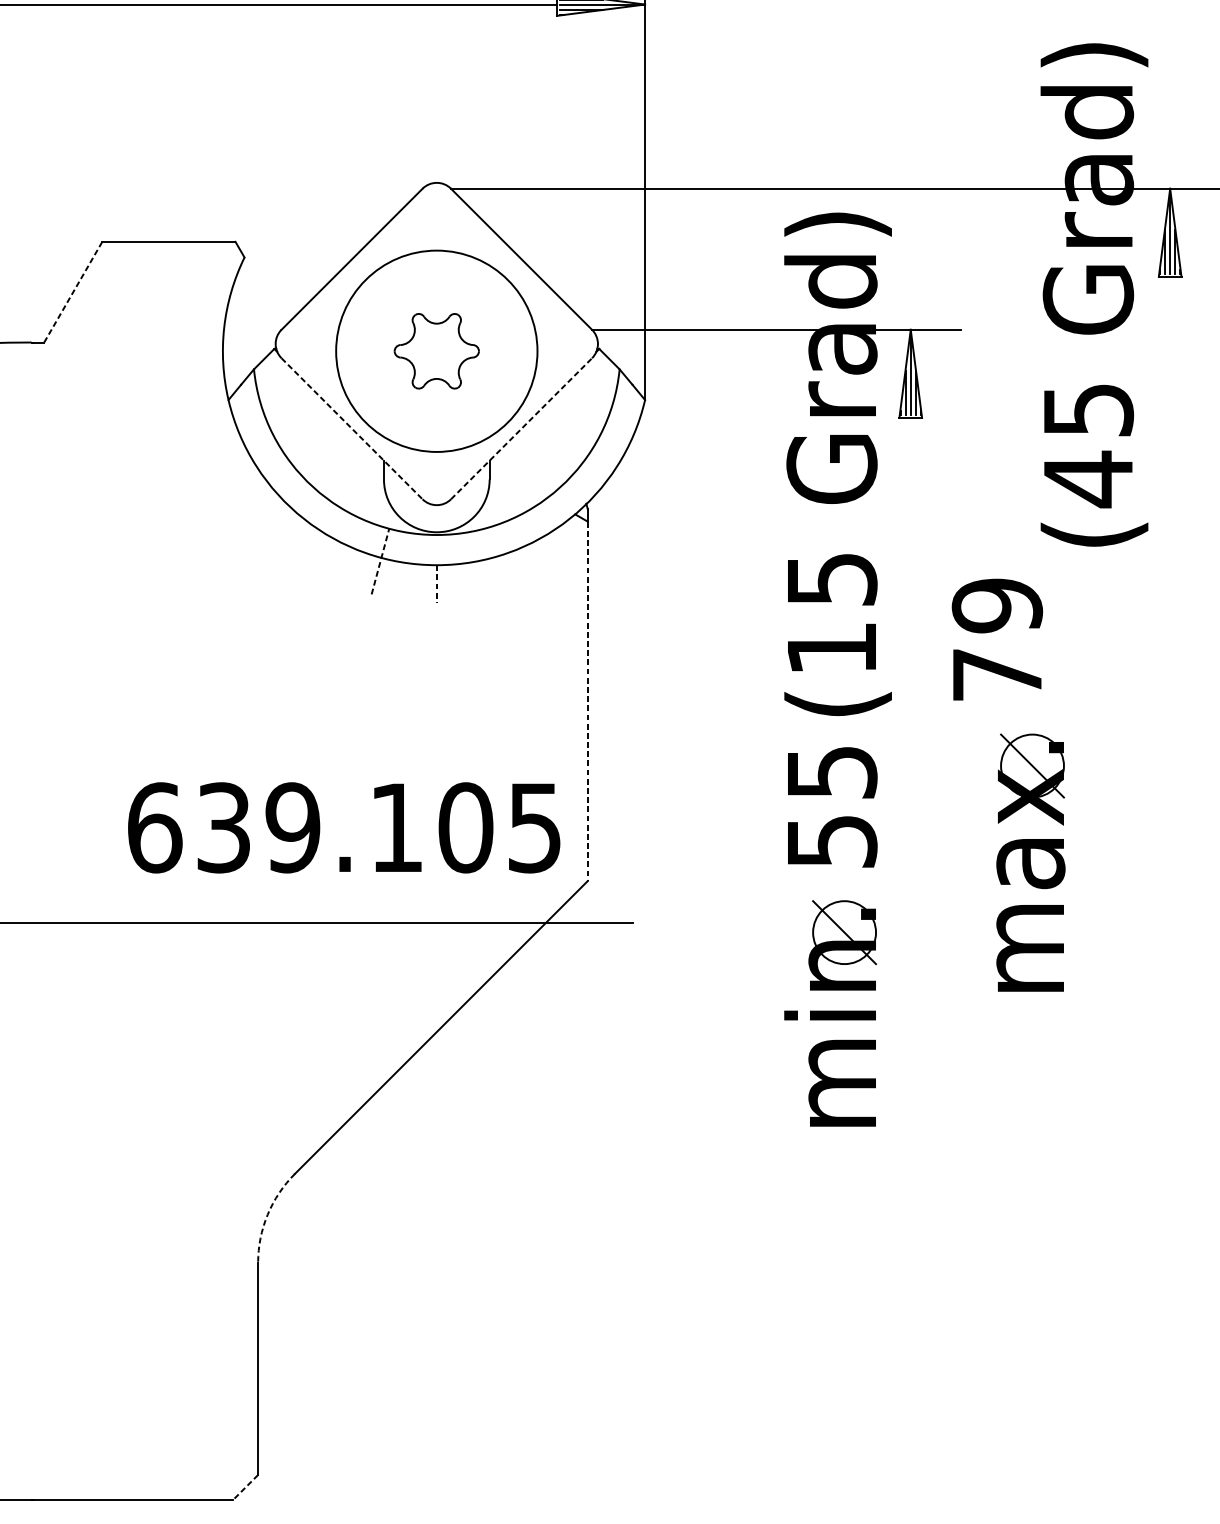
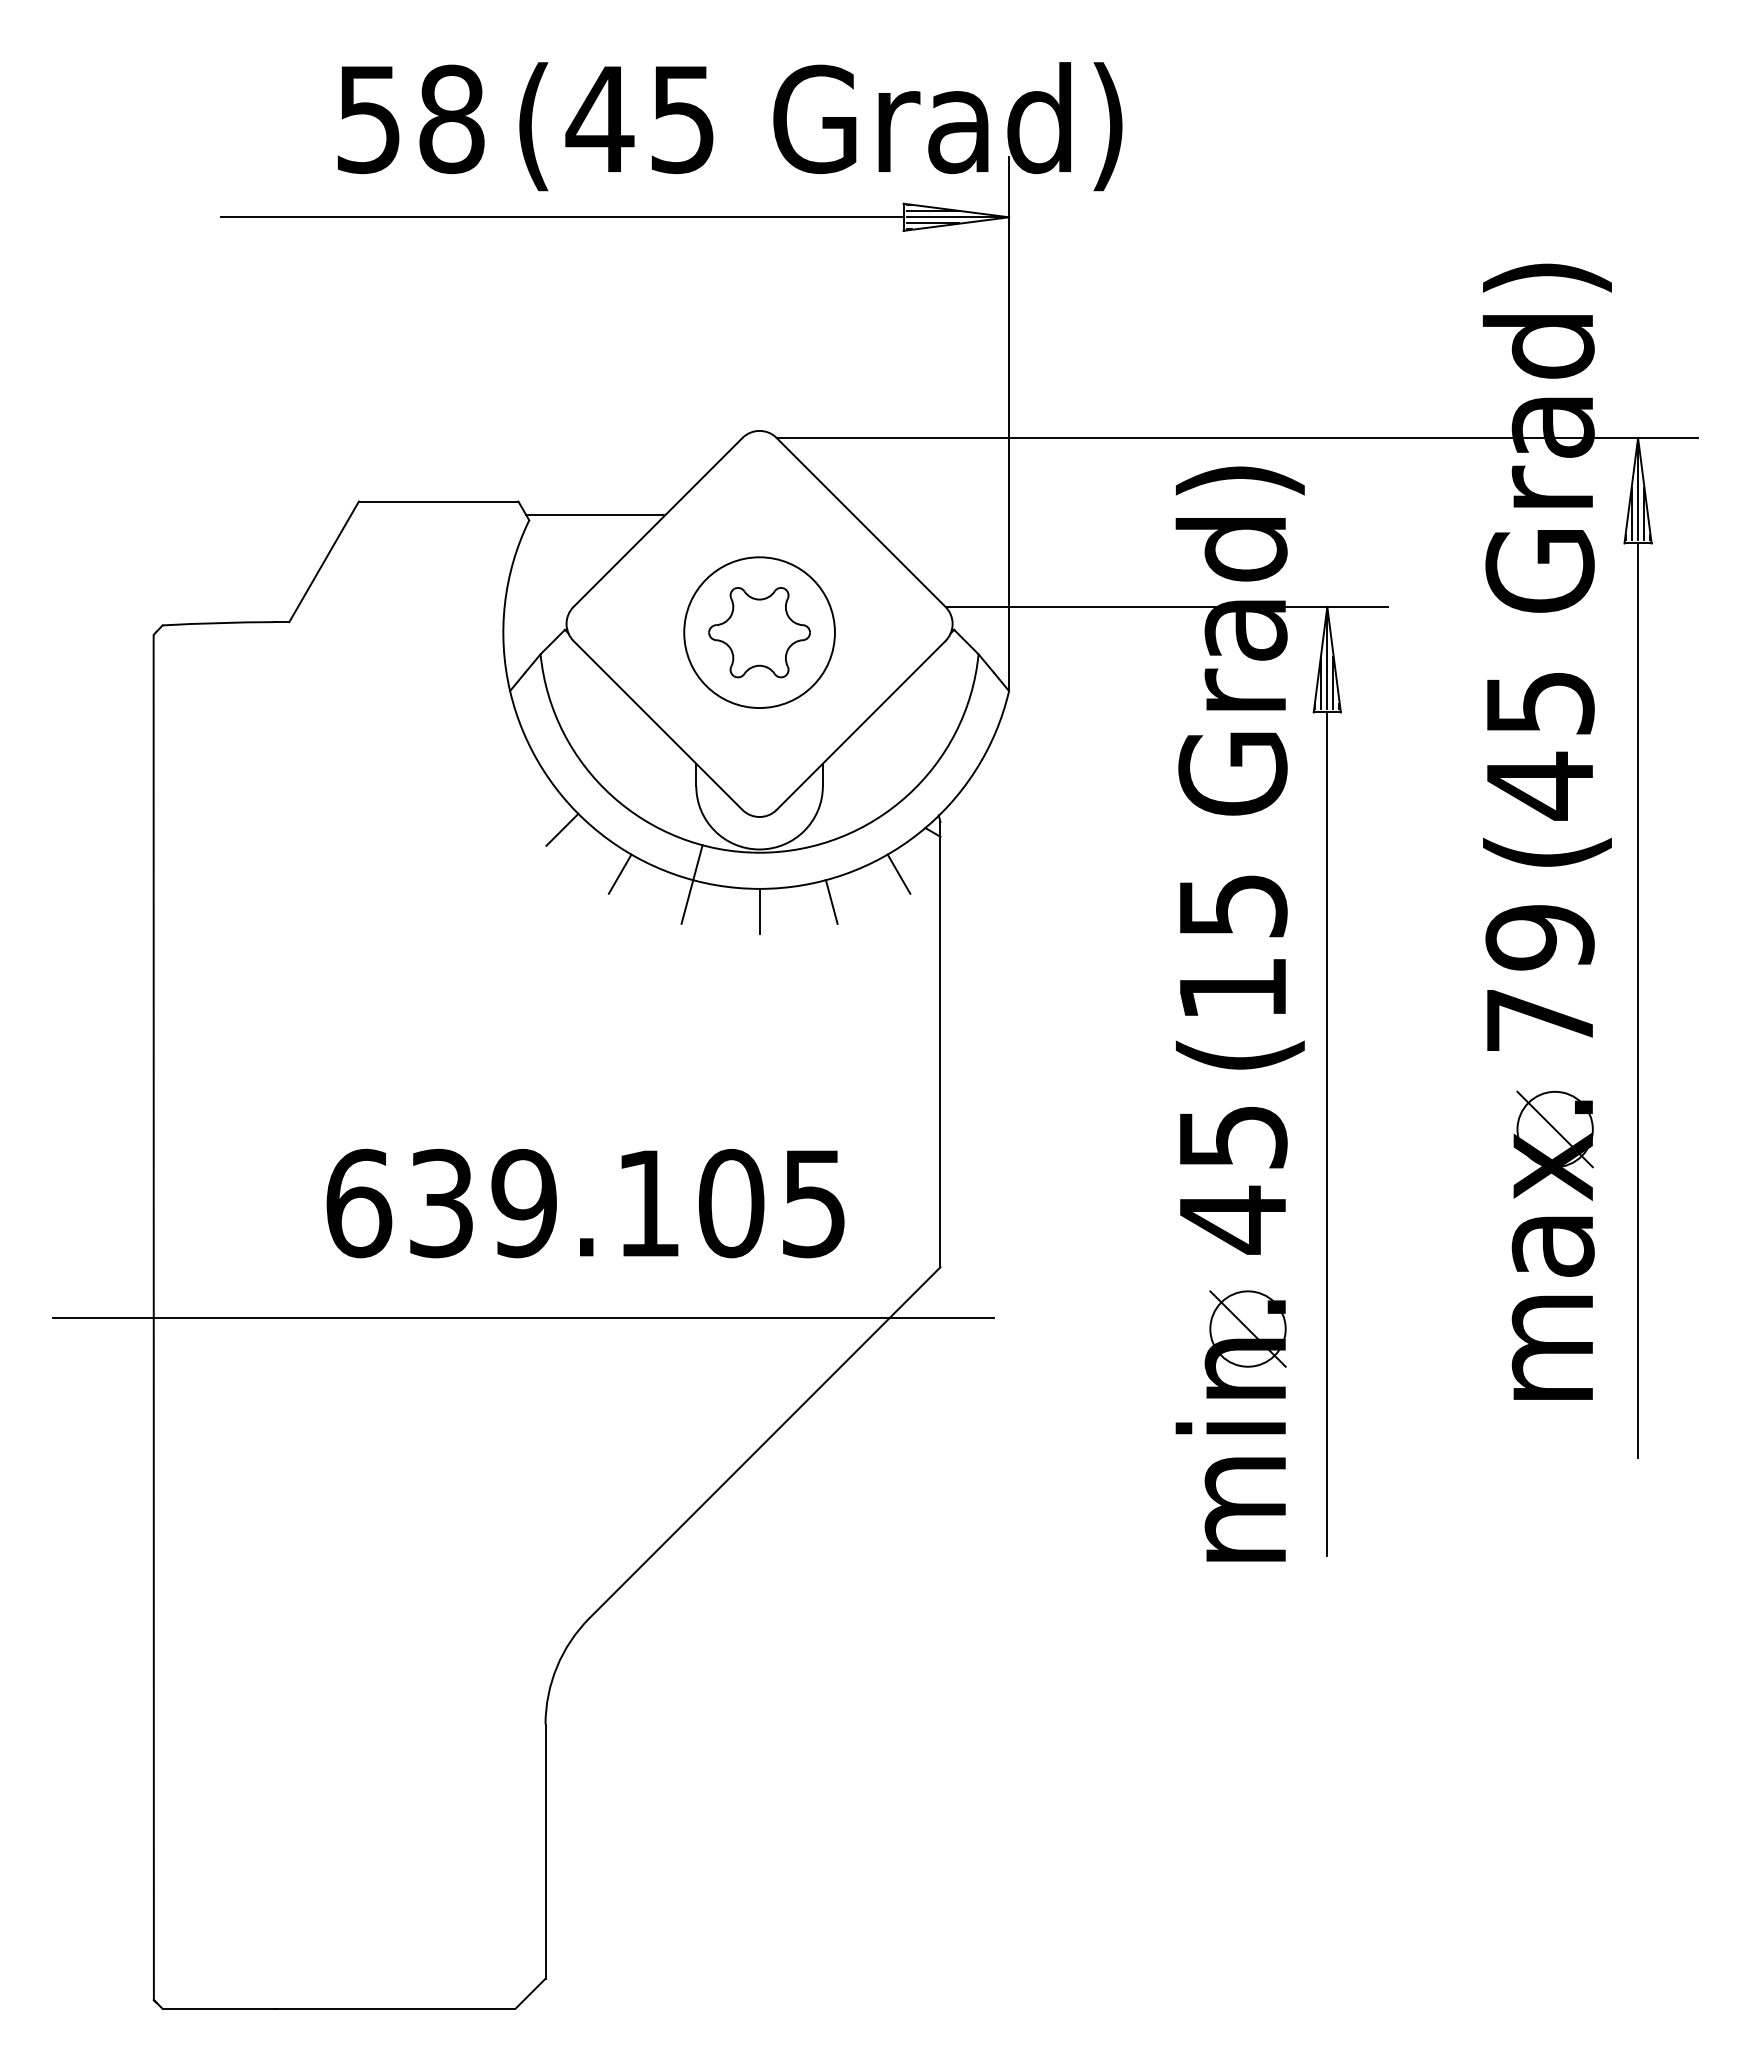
line: (299, 253) -> (595, 515), added
line: (73, 291) -> (324, 561), dashed -> solid
circle: (436, 351) -> (759, 632), size x0.62
line: (352, 428) -> (658, 725), dashed -> solid
line: (521, 428) -> (861, 725), dashed -> solid
line: (272, 515) -> (562, 829), added
line: (319, 552) -> (619, 873), added
line: (552, 552) -> (898, 873), added
line: (380, 561) -> (692, 884), dashed -> solid
line: (496, 575) -> (831, 901), added
line: (436, 584) -> (759, 911), dashed -> solid
text: (996, 639) -> (1539, 977), moved
line: (1170, 658) -> (1638, 1000), added
line: (587, 701) -> (940, 1052), dashed -> solid
line: (910, 770) -> (1327, 1134), added
text: (344, 827) -> (585, 1203), moved
text: (832, 841) -> (1233, 1219), 55 -> 45
part: (1030, 862) -> (1552, 1244), moved
arc: (268, 1214) -> (557, 1666), dashed -> solid
line: (245, 1488) -> (530, 1994), dashed -> solid

